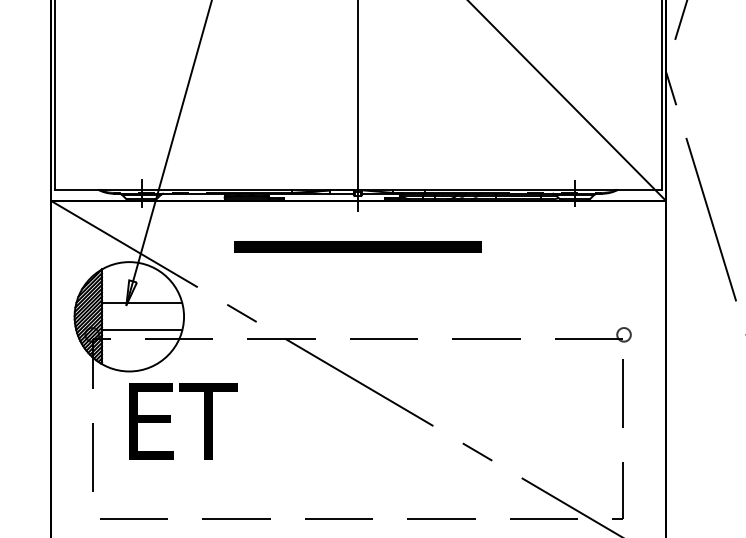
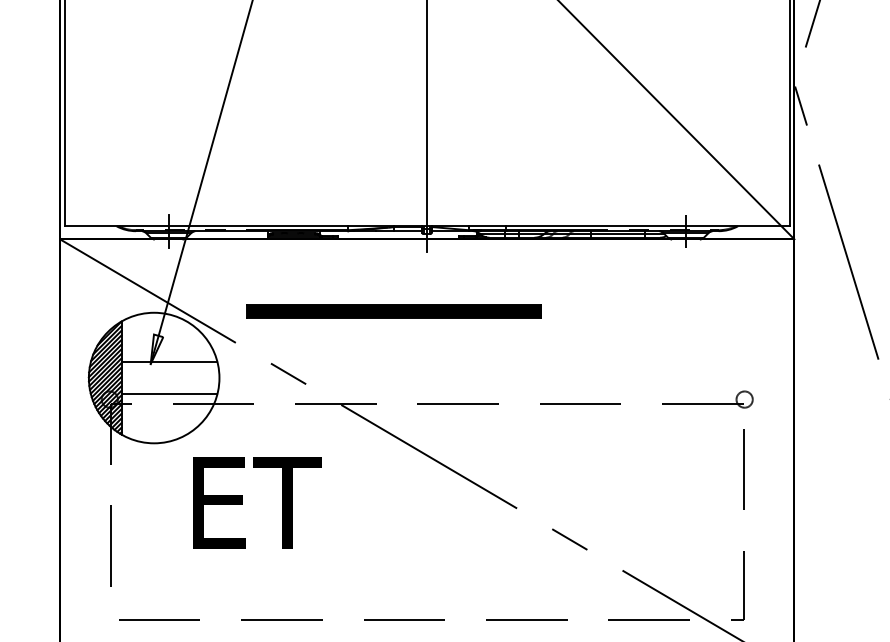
part: (357, 246) -> (393, 311), moved
text: (183, 421) -> (257, 502), moved

